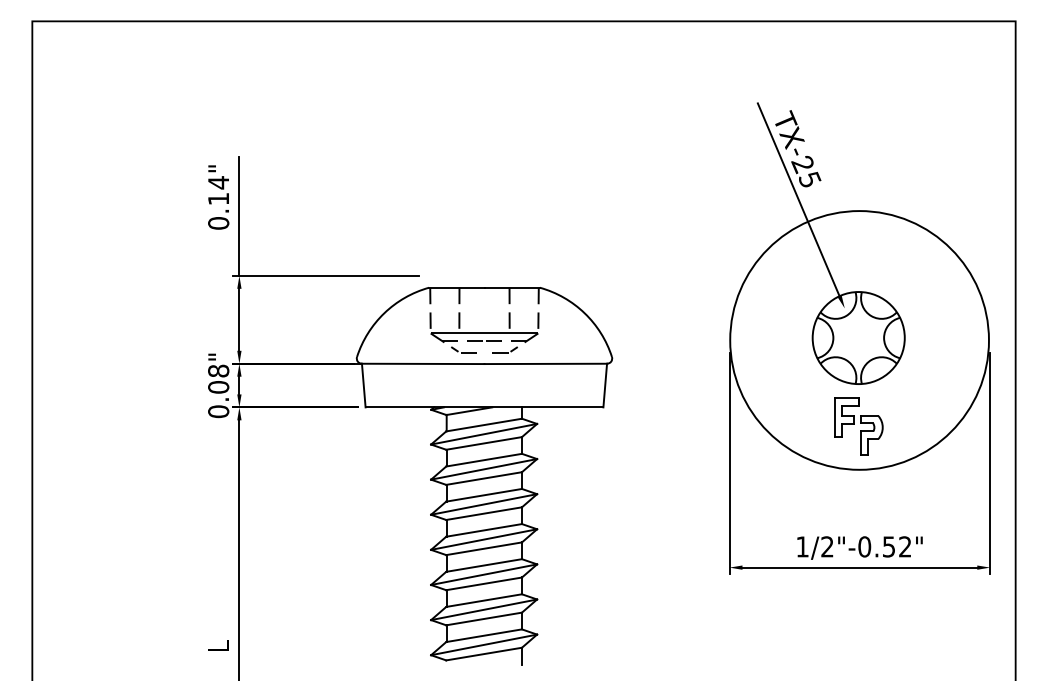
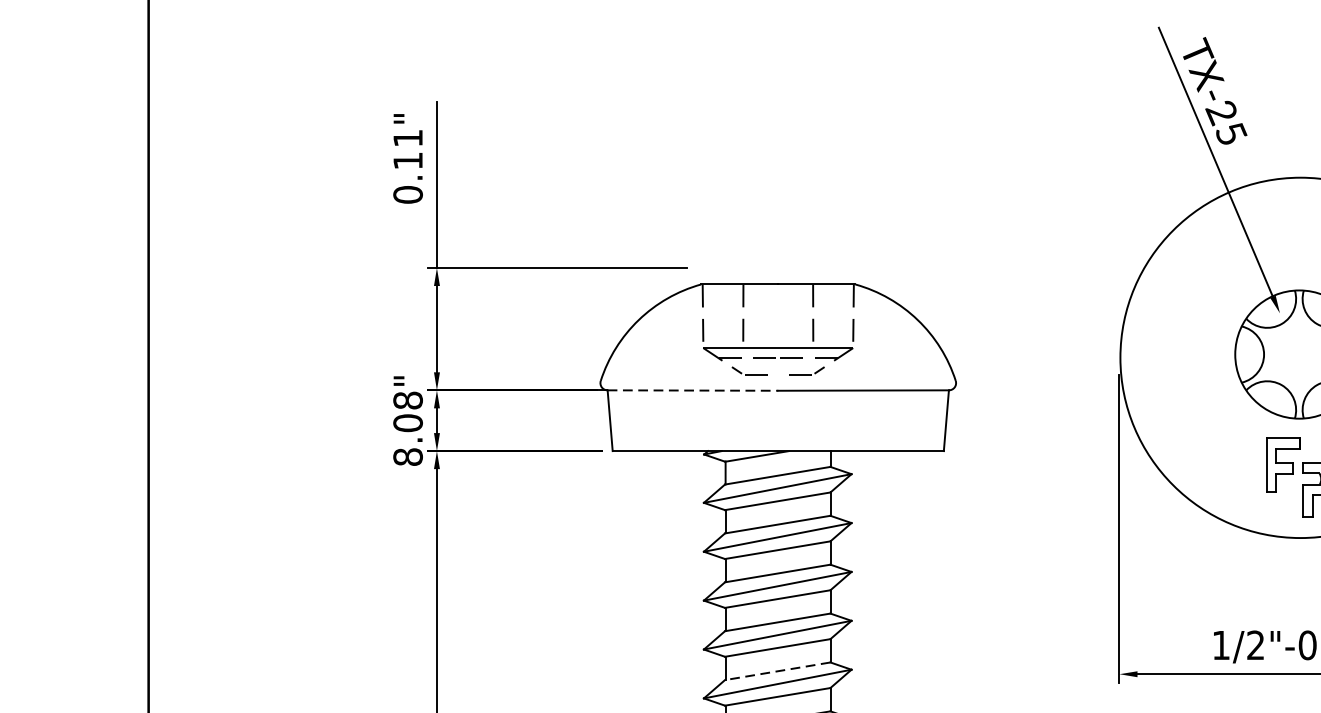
text: (218, 182) -> (407, 137), 0.14" -> 0.11"
line: (423, 363) -> (693, 389), solid -> dashed
text: (218, 411) -> (407, 456), 0.08" -> 8.08"
line: (483, 565) -> (776, 671), solid -> dashed

